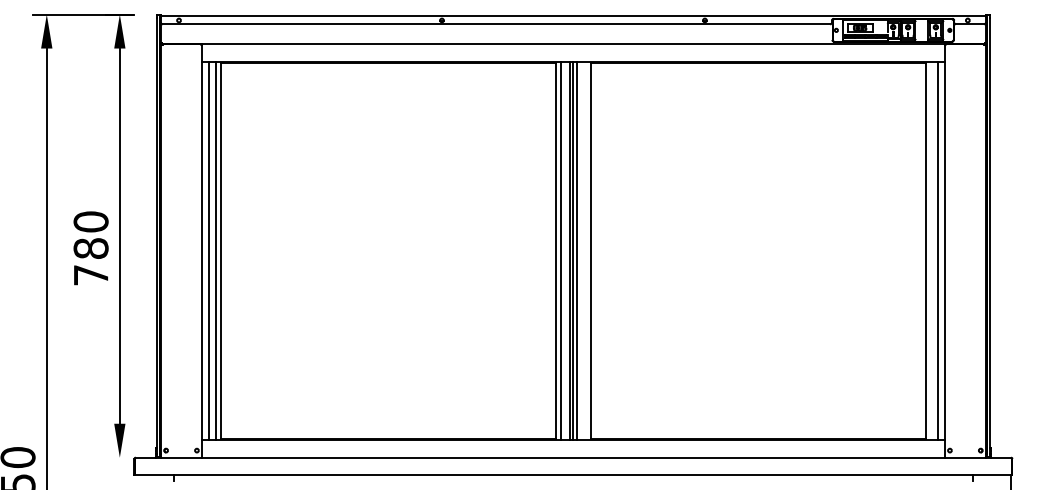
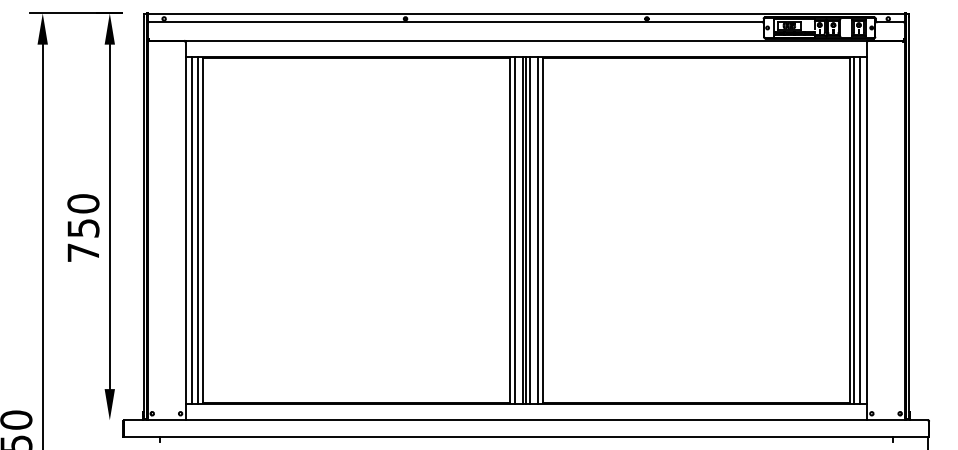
text: (91, 247) -> (83, 227), 780 -> 750
line: (585, 249) -> (537, 229), added
line: (931, 249) -> (854, 229), added

